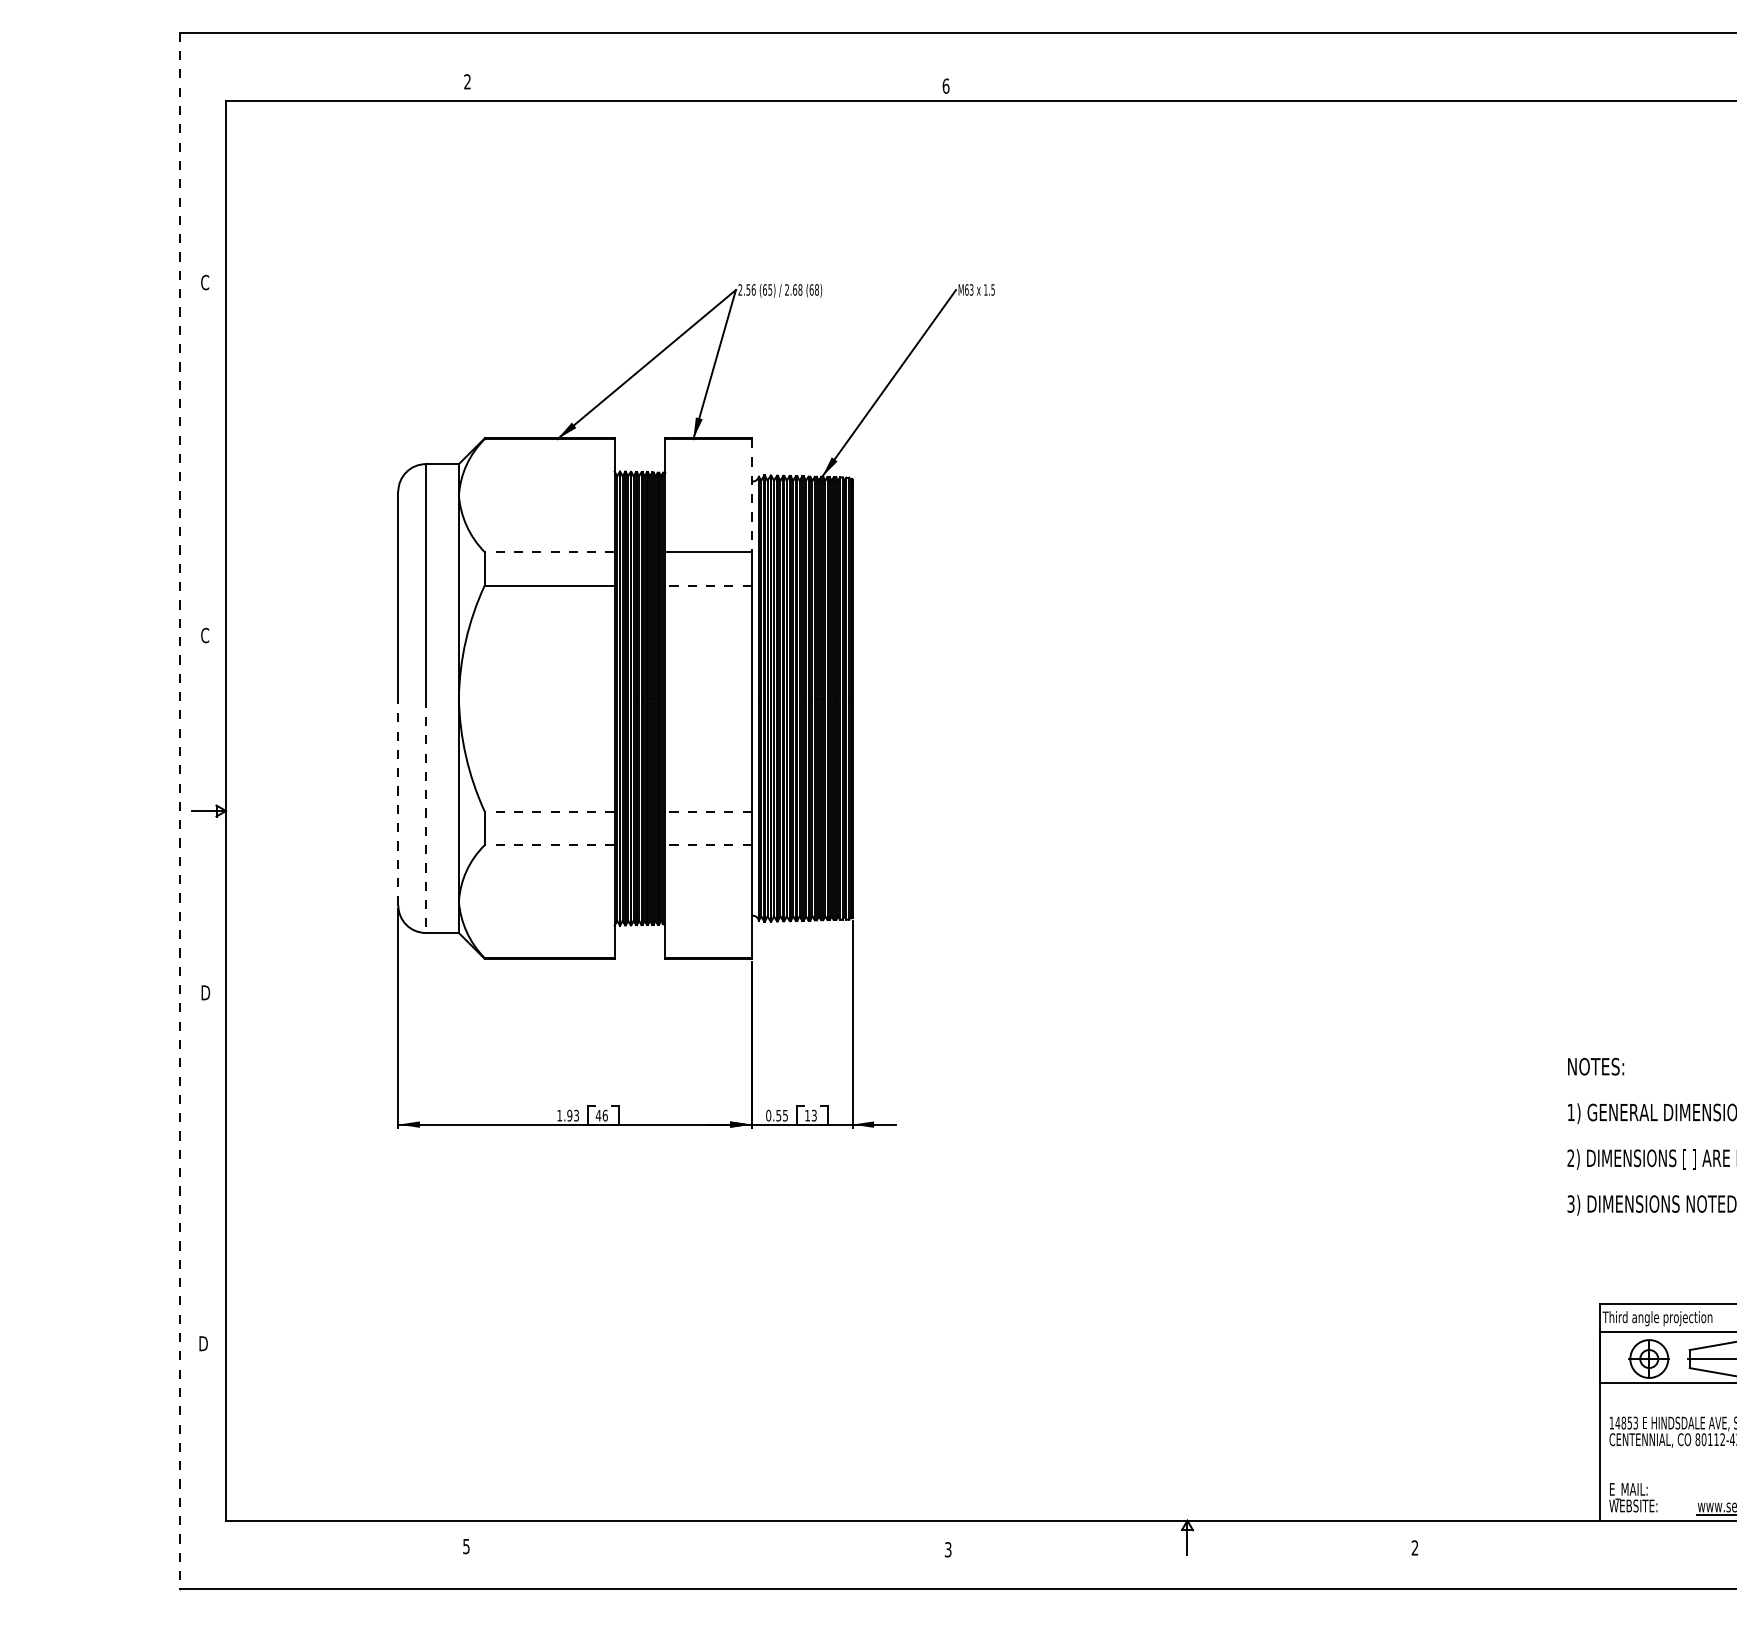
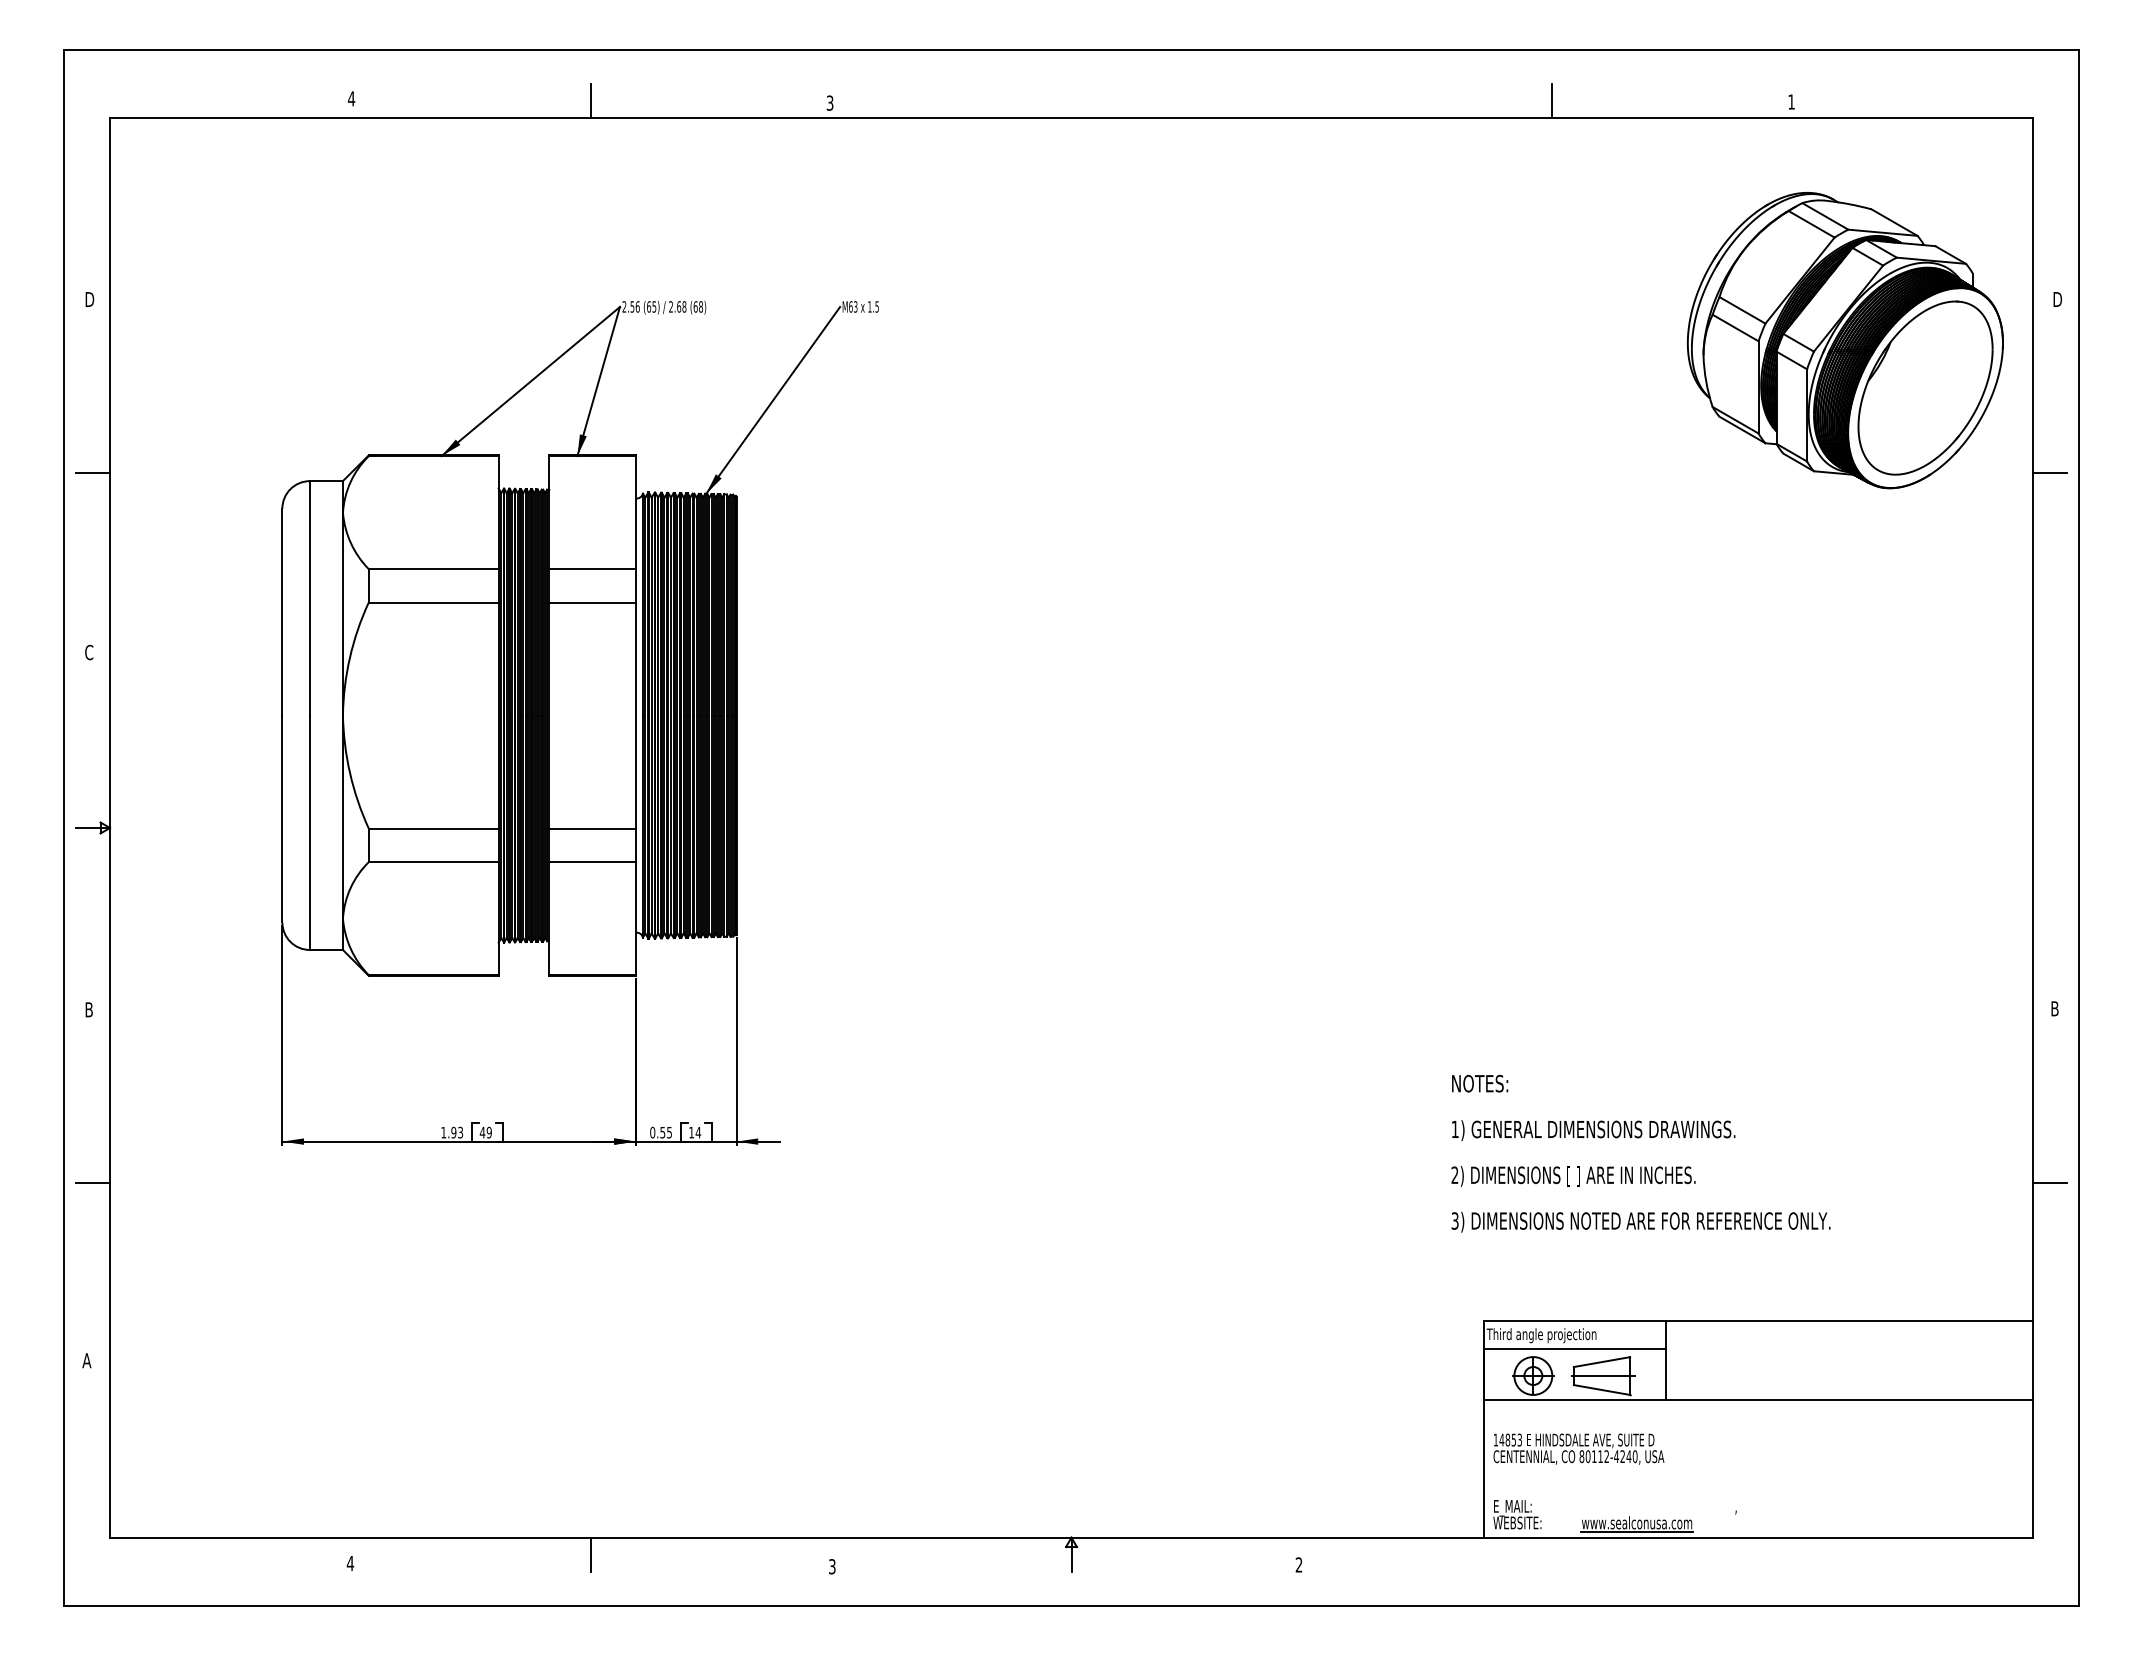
text: (467, 81) -> (351, 98), 2 -> 4
line: (706, 84) -> (590, 101), added
line: (1668, 84) -> (1552, 101), added
text: (945, 85) -> (829, 102), 6 -> 3
text: (205, 282) -> (89, 299), C -> D
line: (208, 456) -> (92, 473), added
line: (751, 496) -> (635, 513), dashed -> solid
line: (549, 552) -> (433, 569), dashed -> solid
line: (708, 585) -> (592, 602), dashed -> solid
line: (398, 801) -> (282, 818), dashed -> solid
line: (180, 811) -> (64, 828), dashed -> solid
line: (549, 811) -> (433, 828), dashed -> solid
line: (708, 811) -> (592, 828), dashed -> solid
line: (425, 816) -> (309, 833), dashed -> solid
line: (549, 845) -> (433, 862), dashed -> solid
line: (708, 845) -> (592, 862), dashed -> solid
text: (206, 992) -> (90, 1009), D -> B
text: (604, 1115) -> (488, 1132), 46 -> 49
text: (814, 1115) -> (698, 1132), 13 -> 14
line: (208, 1165) -> (92, 1182), added
text: (202, 1343) -> (86, 1360), D -> A
line: (706, 1537) -> (590, 1554), added
text: (466, 1546) -> (350, 1563), 5 -> 4

